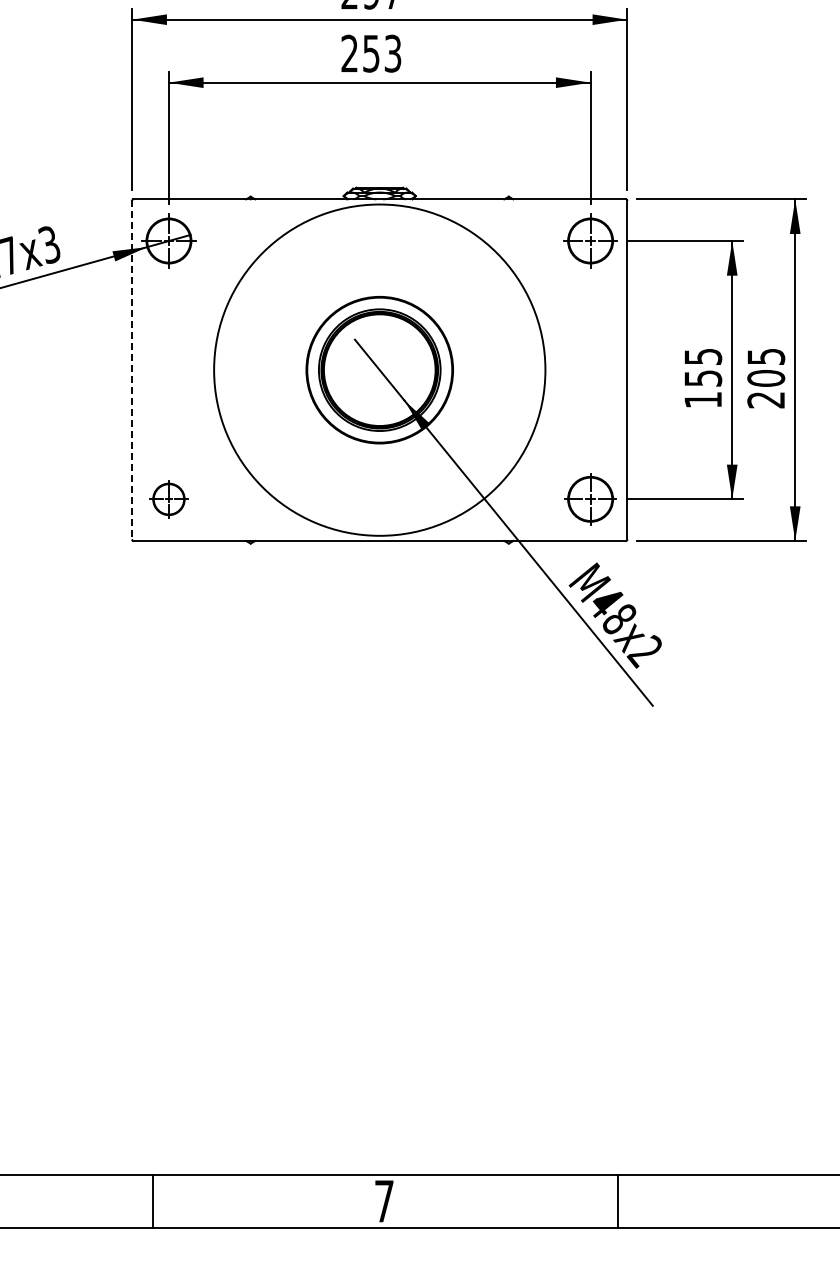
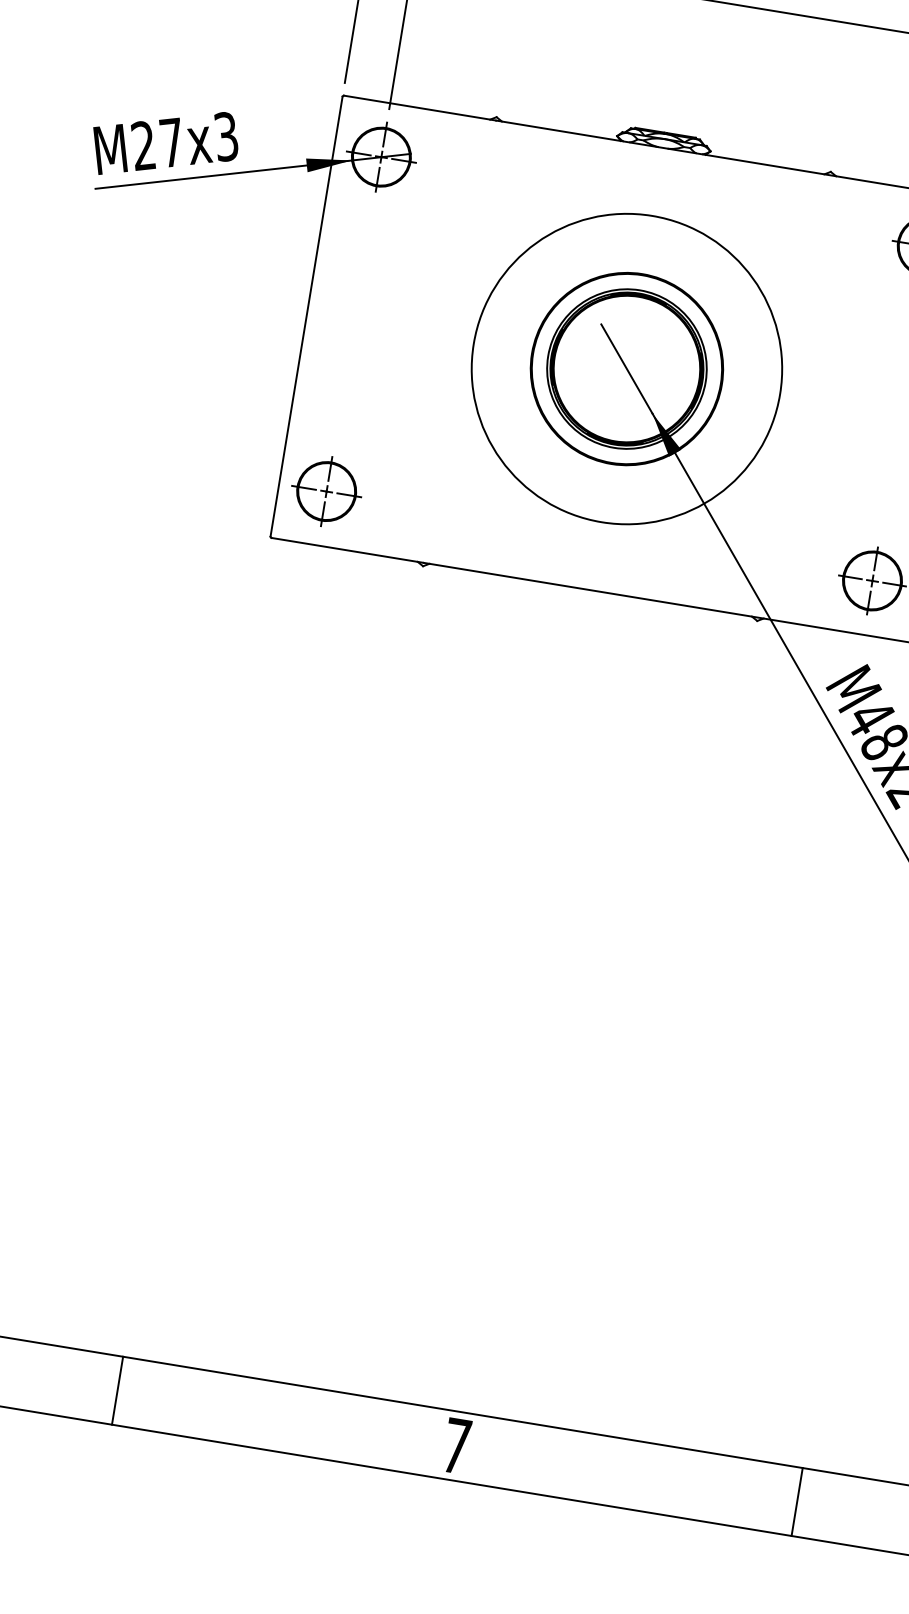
circle: (379, 369) -> (626, 368), size x0.71
line: (132, 370) -> (306, 317), dashed -> solid
part: (168, 499) -> (326, 491), size x1.43
line: (153, 1201) -> (117, 1390), moved
line: (618, 1201) -> (797, 1502), moved

